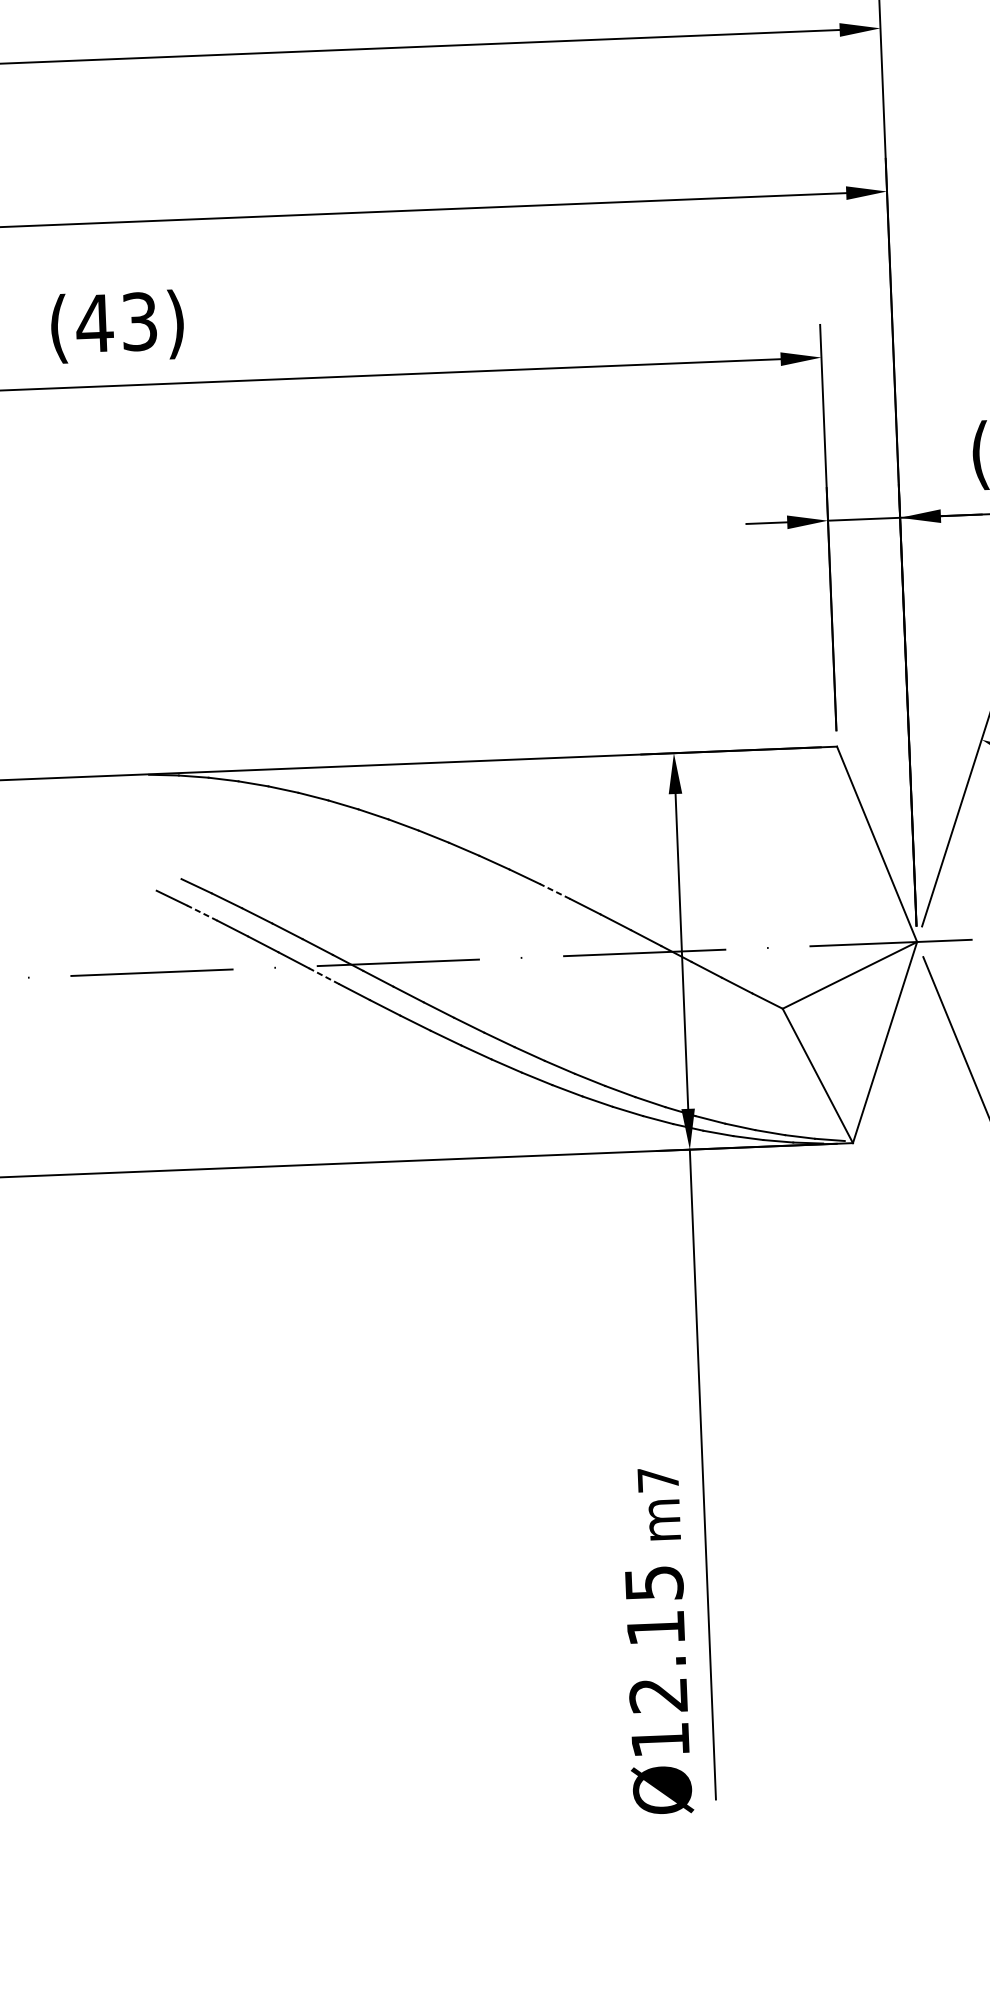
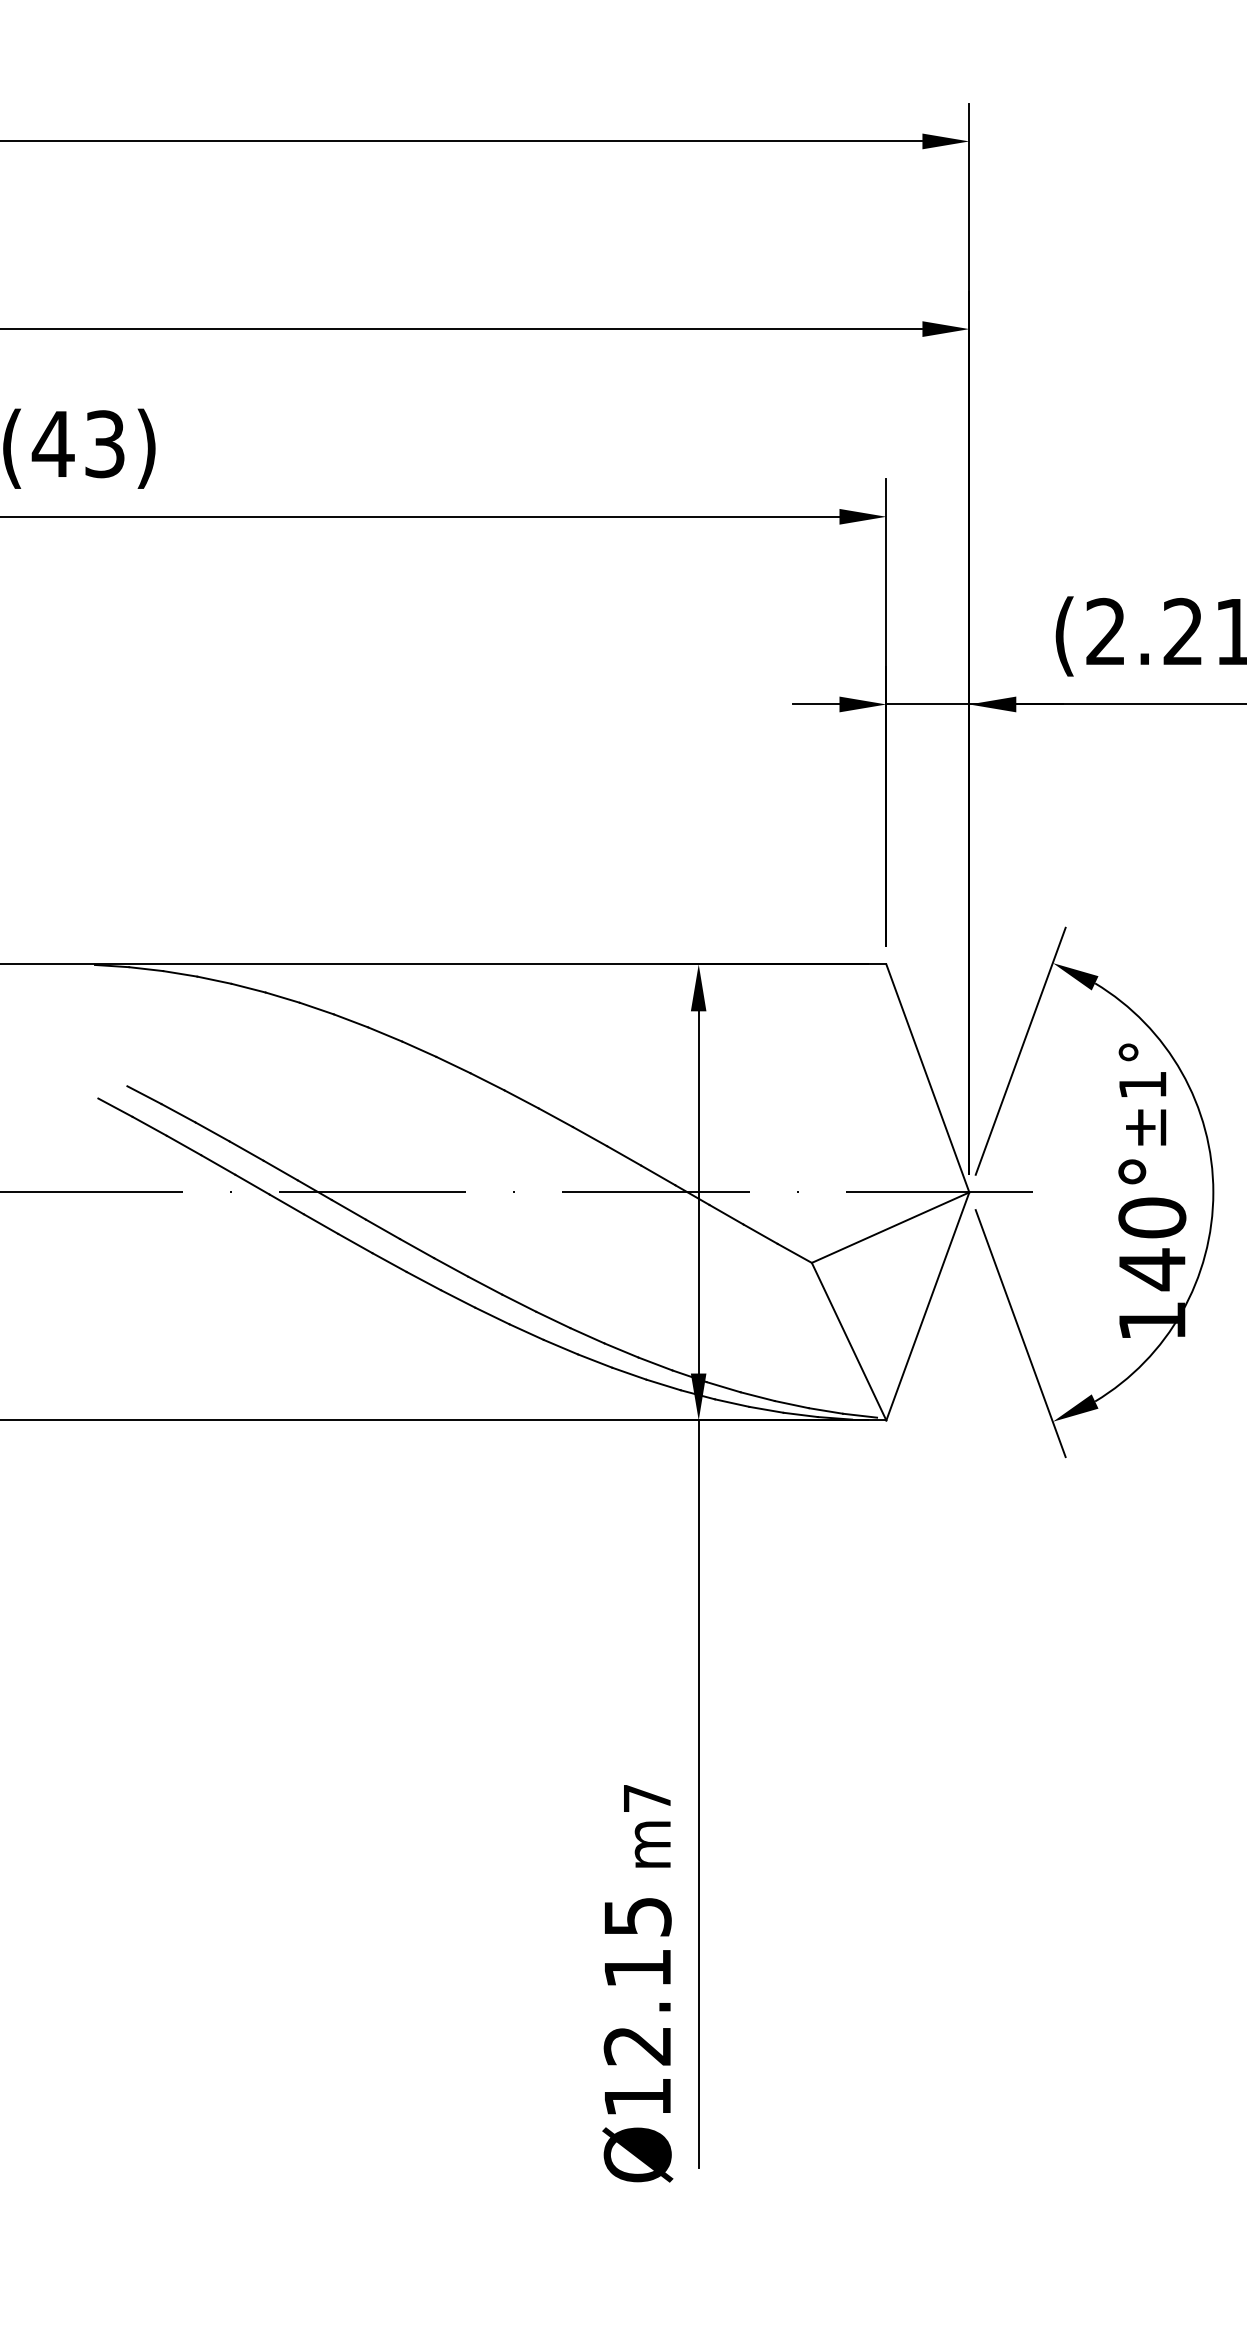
line: (554, 891) -> (555, 1117), dashed -> solid
line: (202, 913) -> (149, 1126), dashed -> solid
line: (323, 976) -> (286, 1204), dashed -> solid

